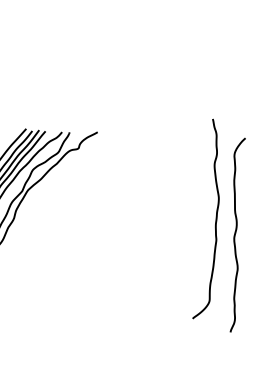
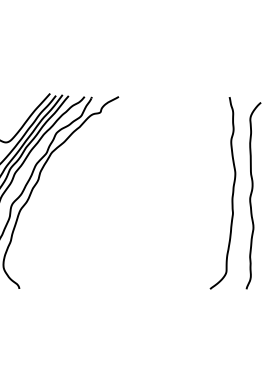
curve: (214, 222) -> (231, 196), moved

